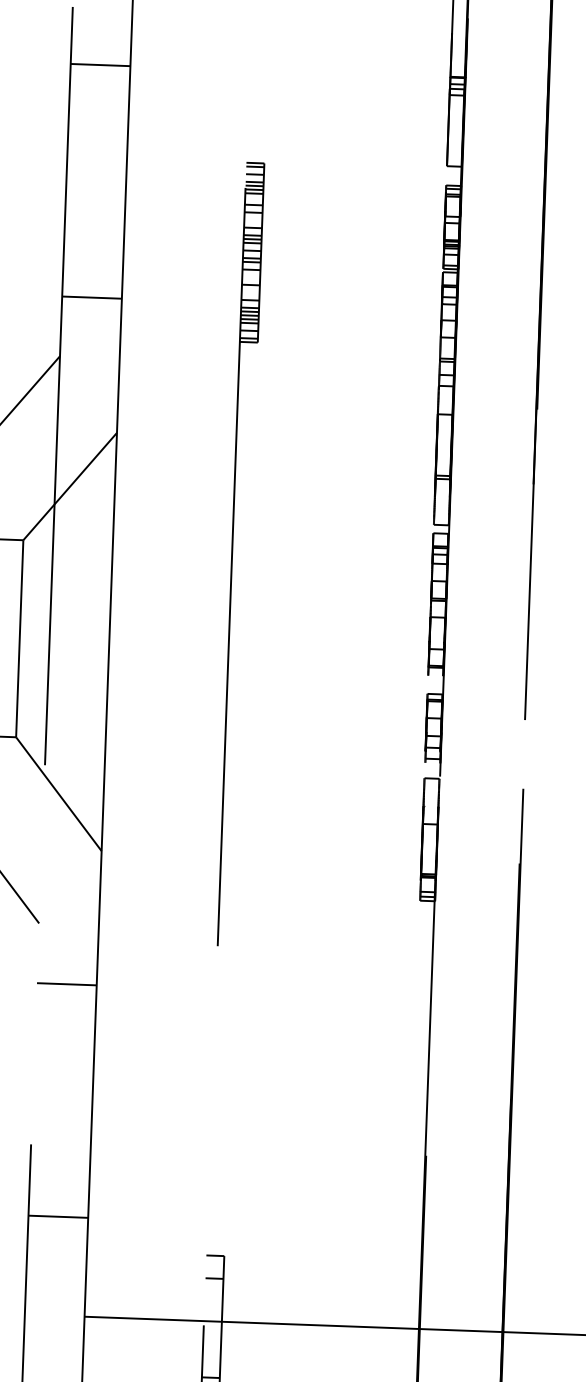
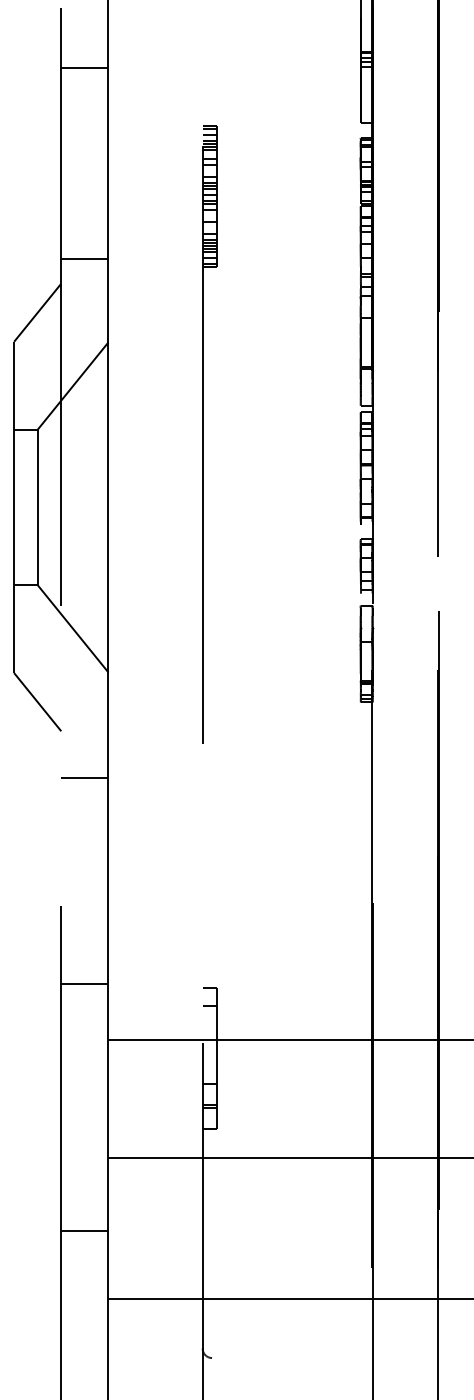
line: (100, 65) -> (84, 68), moved
line: (91, 297) -> (84, 258), moved
line: (57, 1216) -> (84, 983), moved

